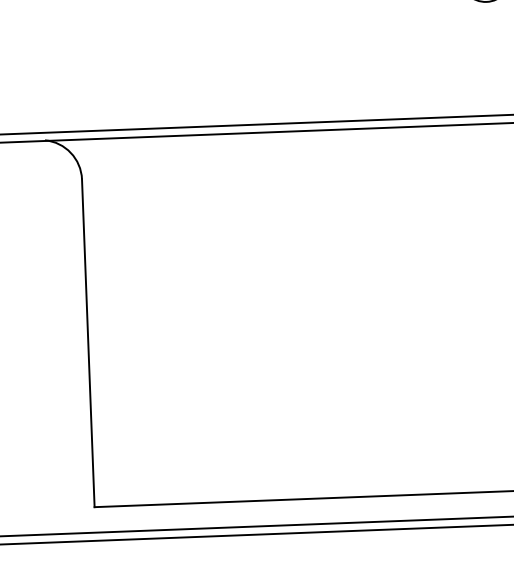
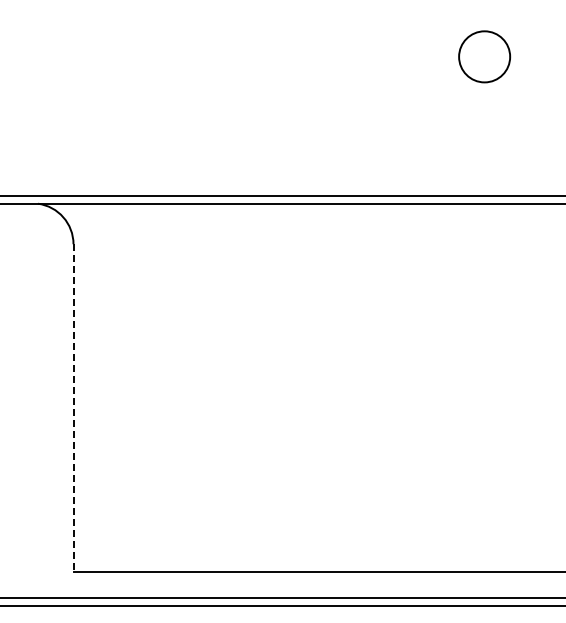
line: (88, 343) -> (73, 408), solid -> dashed

